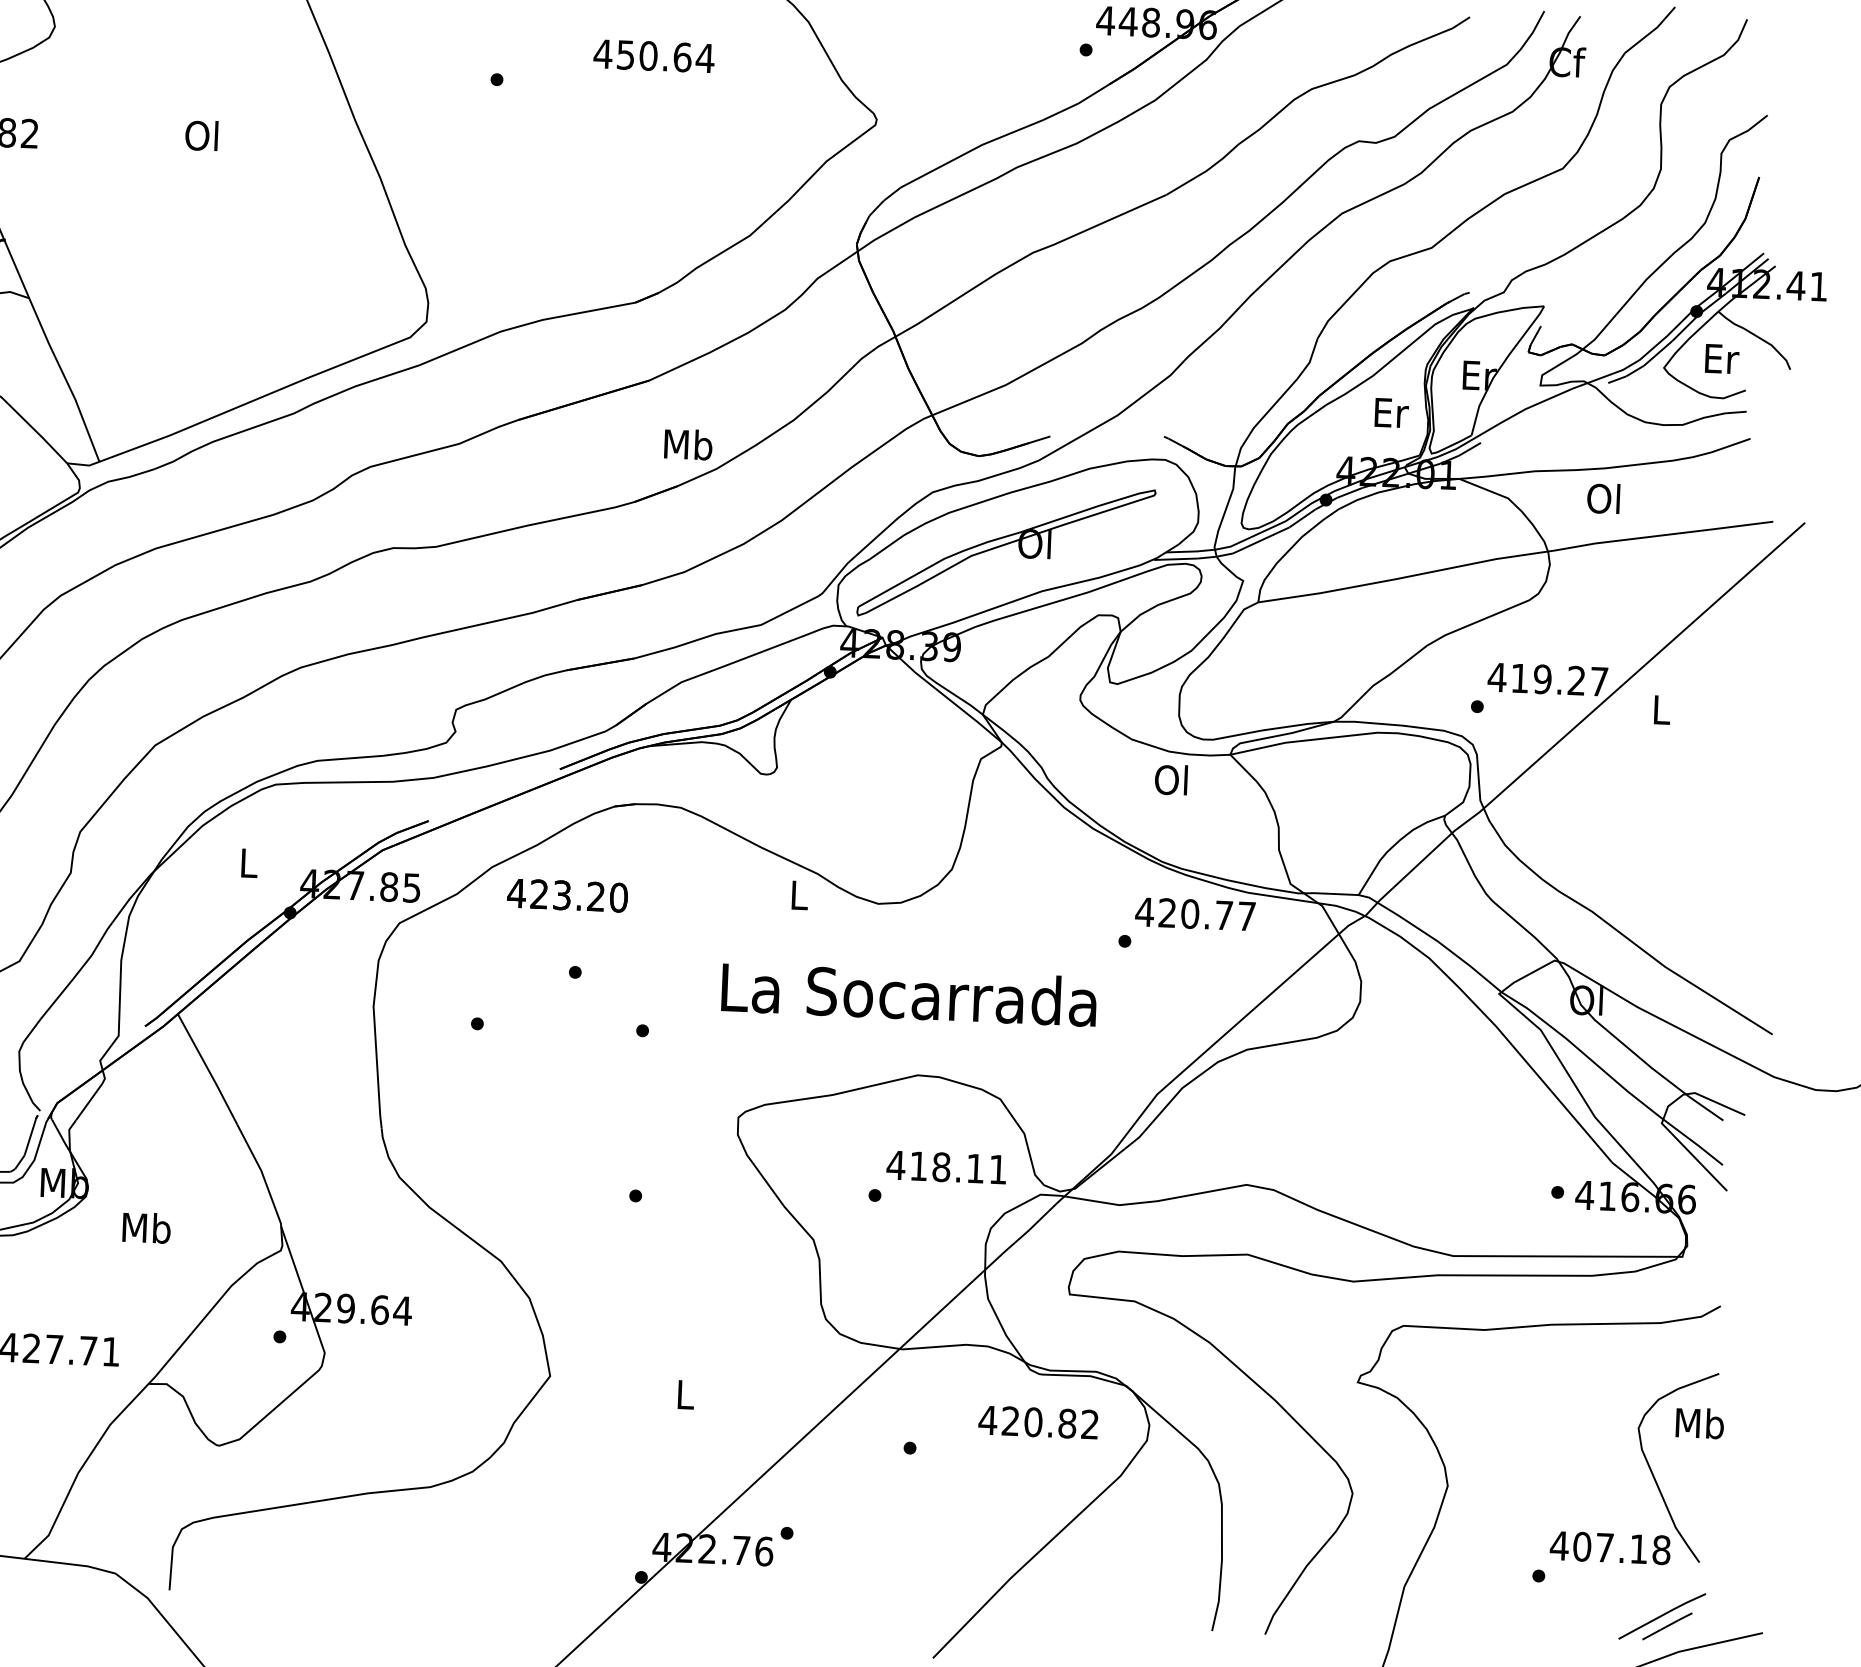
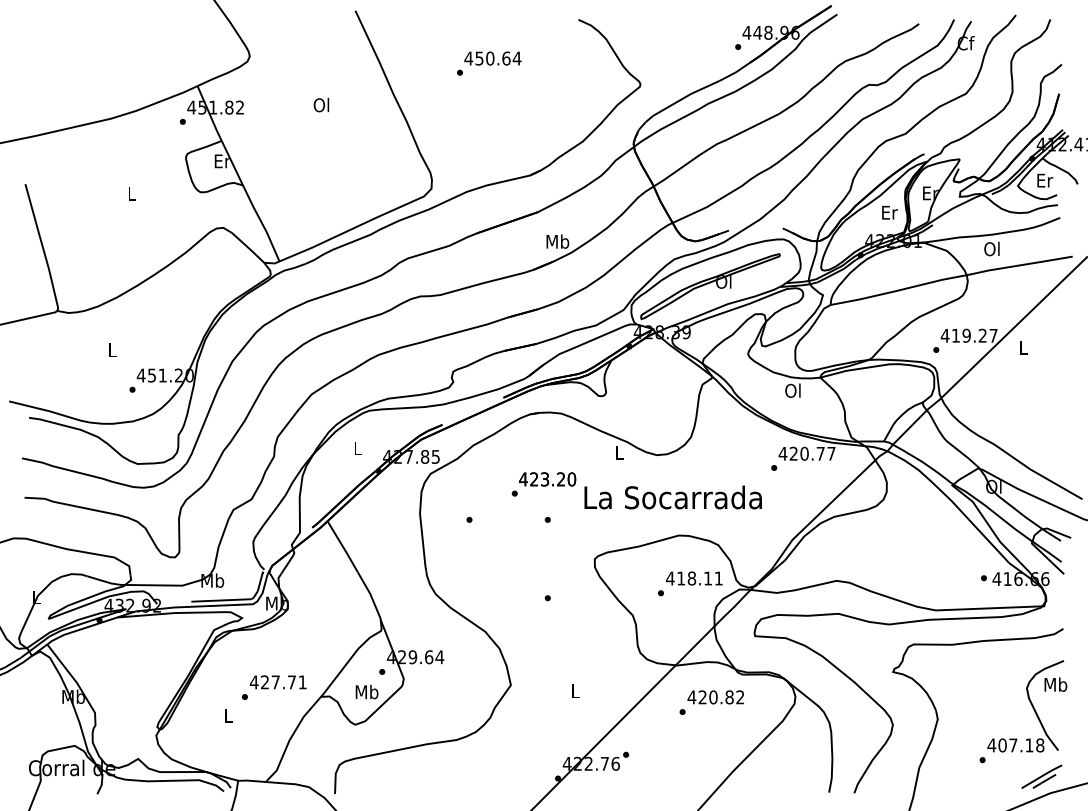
text: (653, 56) -> (492, 58), moved
text: (567, 895) -> (547, 479), moved
text: (145, 1226) -> (366, 691), moved
text: (1037, 1422) -> (715, 697), moved

